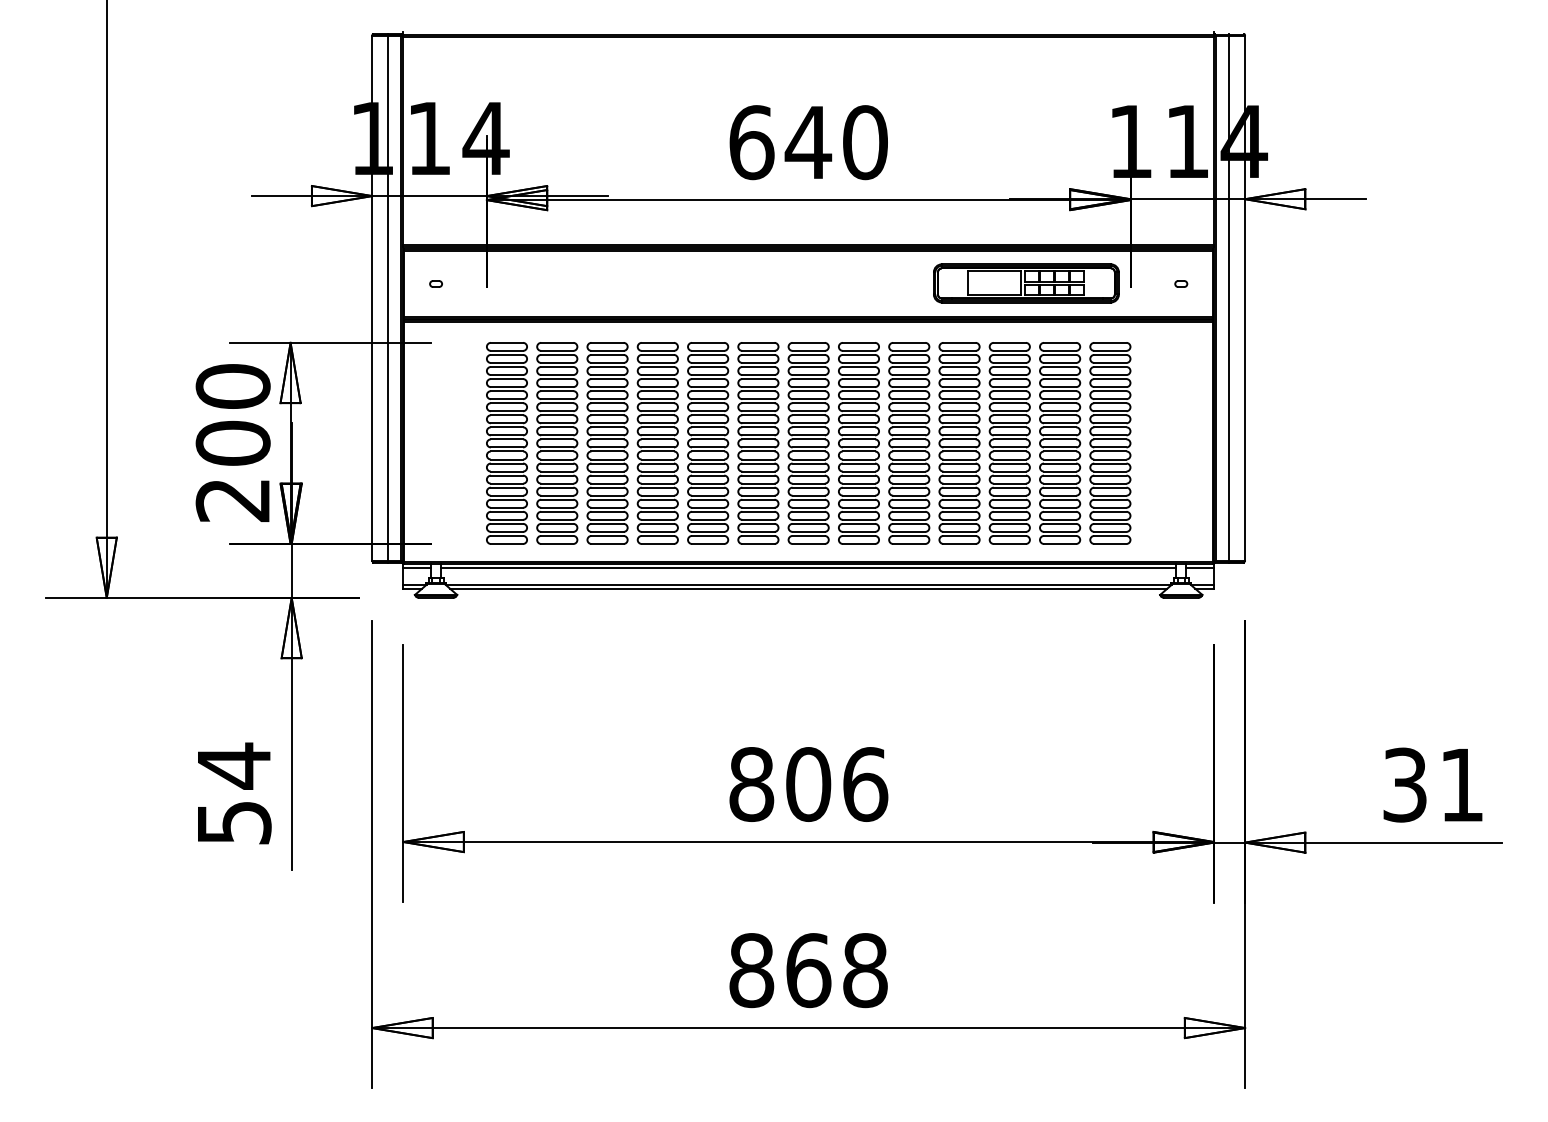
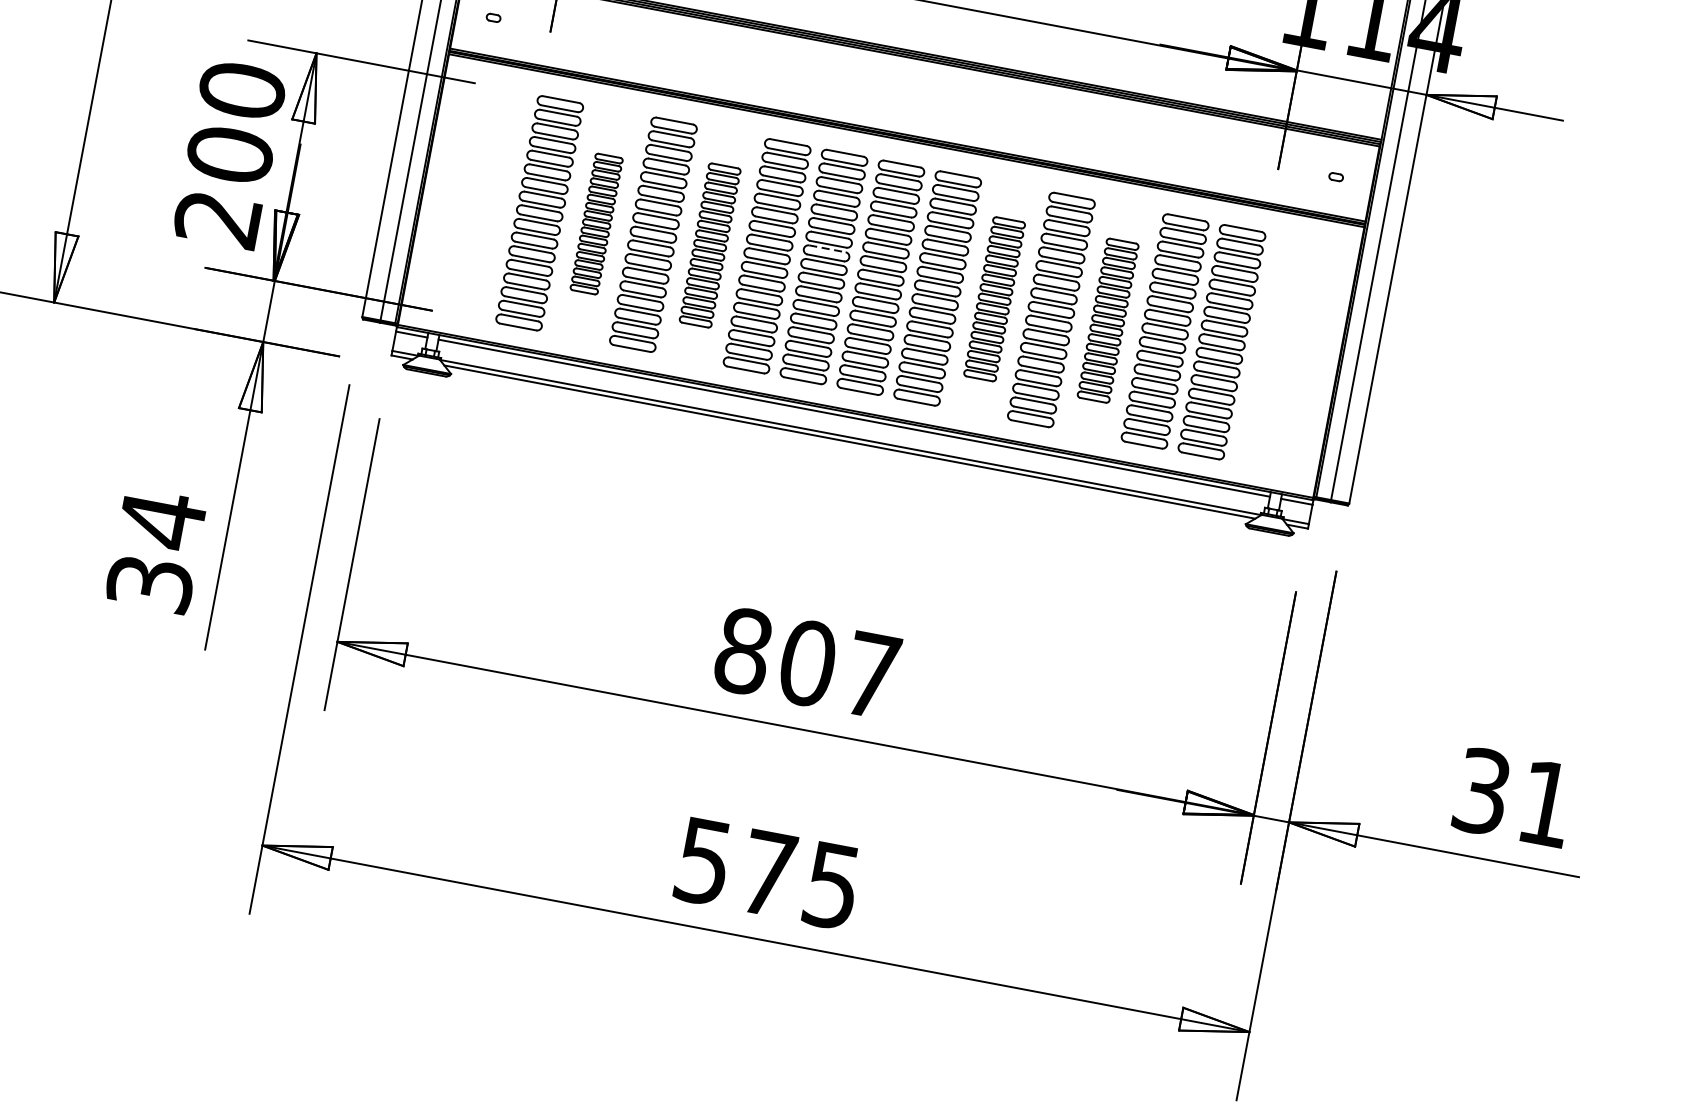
part: (1026, 283) -> (1161, 143), removed
line: (758, 427) -> (827, 249), solid -> dashed
part: (557, 443) -> (596, 224), size x0.6
part: (657, 443) -> (709, 245), size x0.7
part: (909, 443) -> (994, 299), size x0.7
part: (1009, 443) -> (1107, 320), size x0.7
text: (865, 784) -> (872, 675), 806 -> 807
text: (233, 822) -> (149, 583), 54 -> 34
text: (808, 970) -> (768, 873), 868 -> 575

